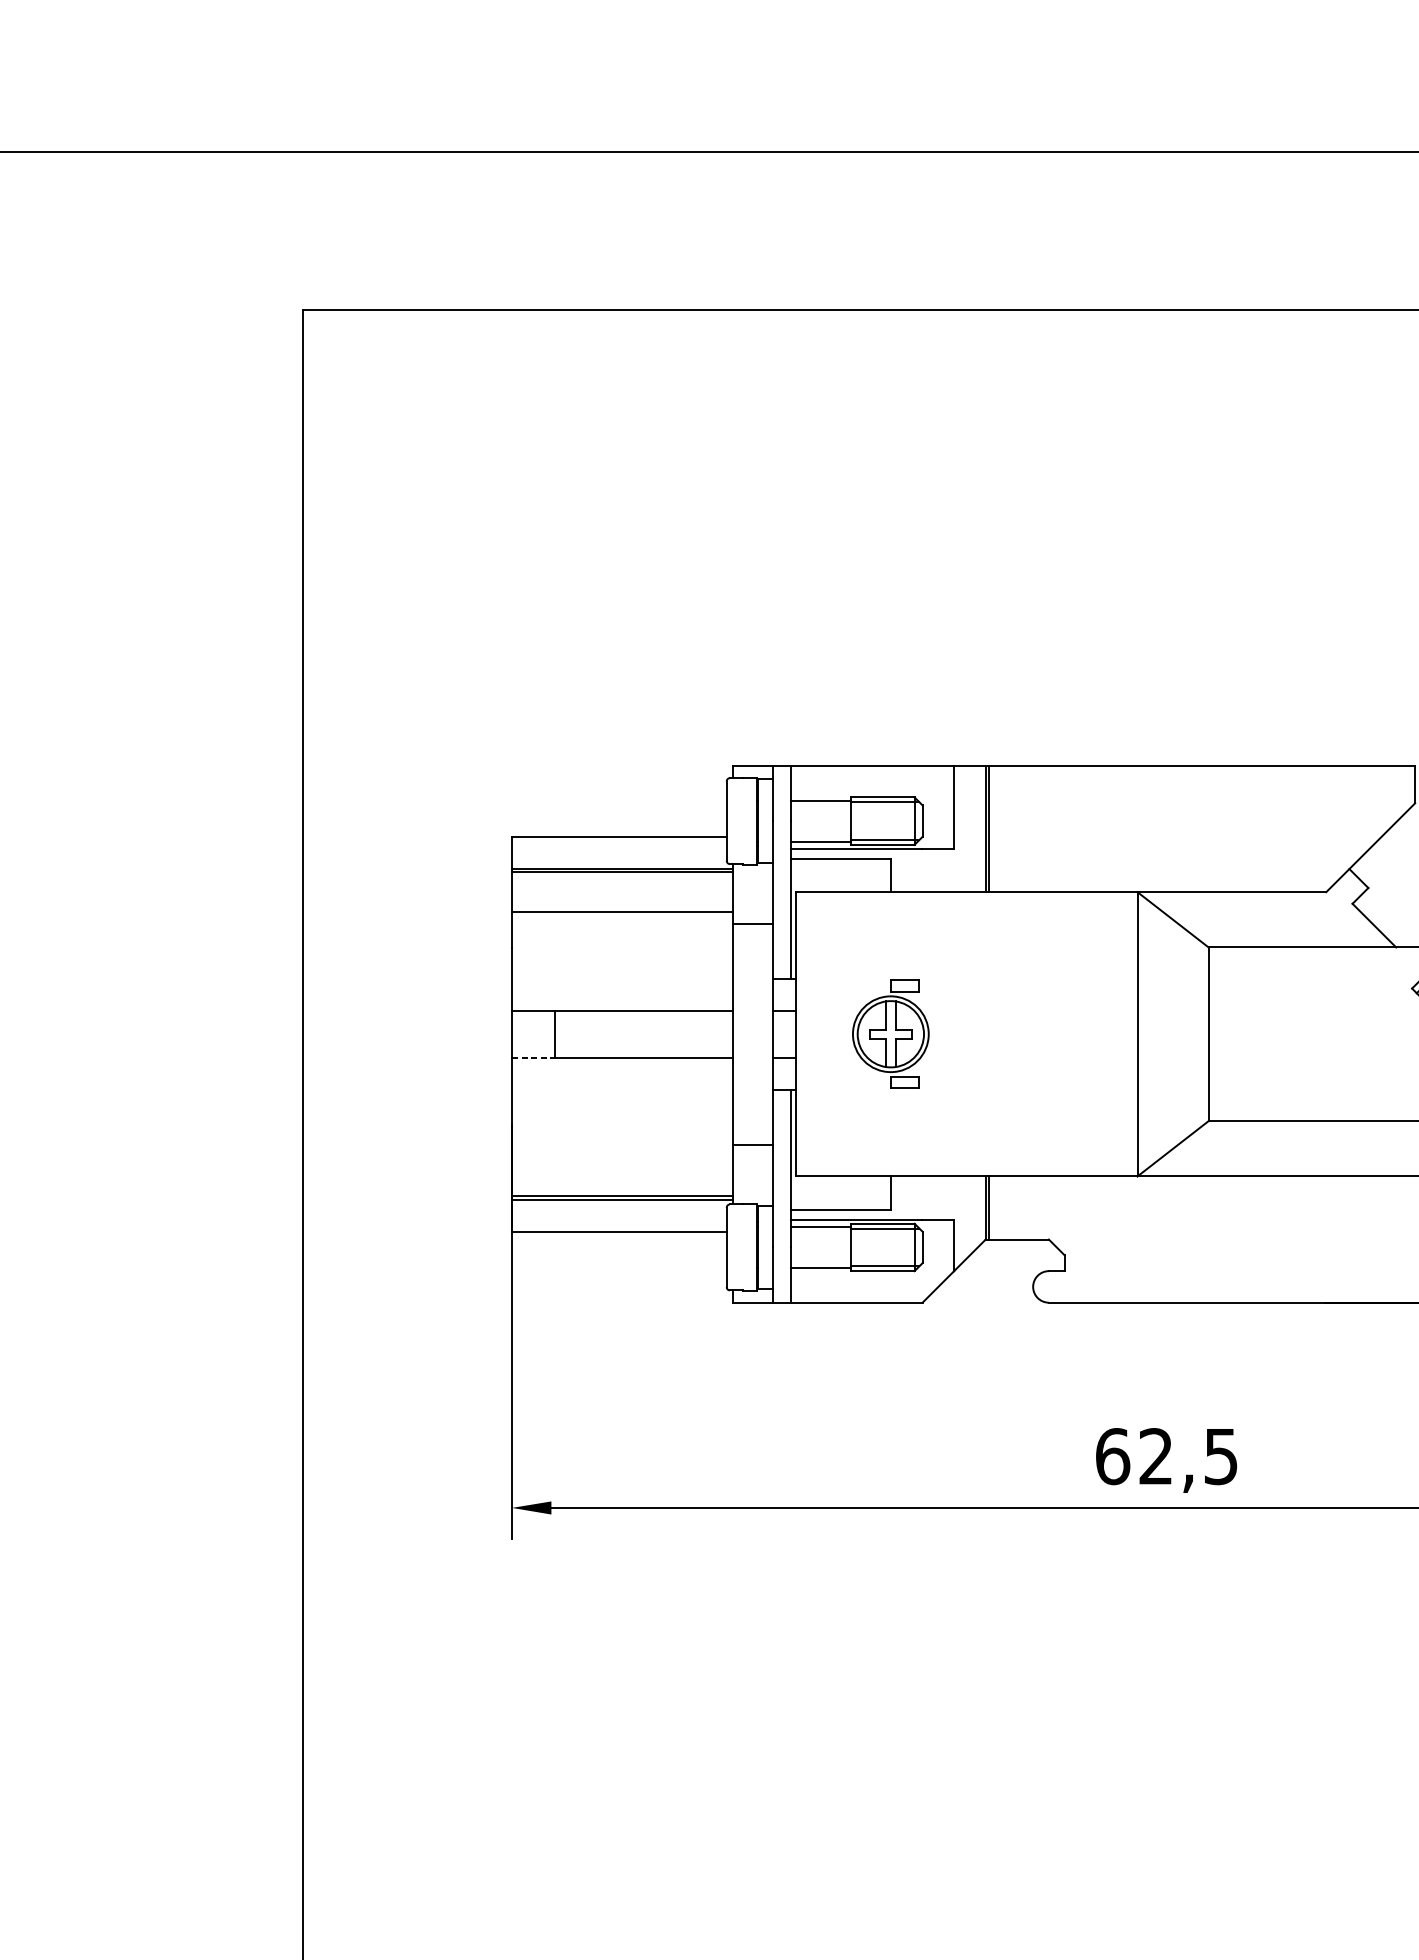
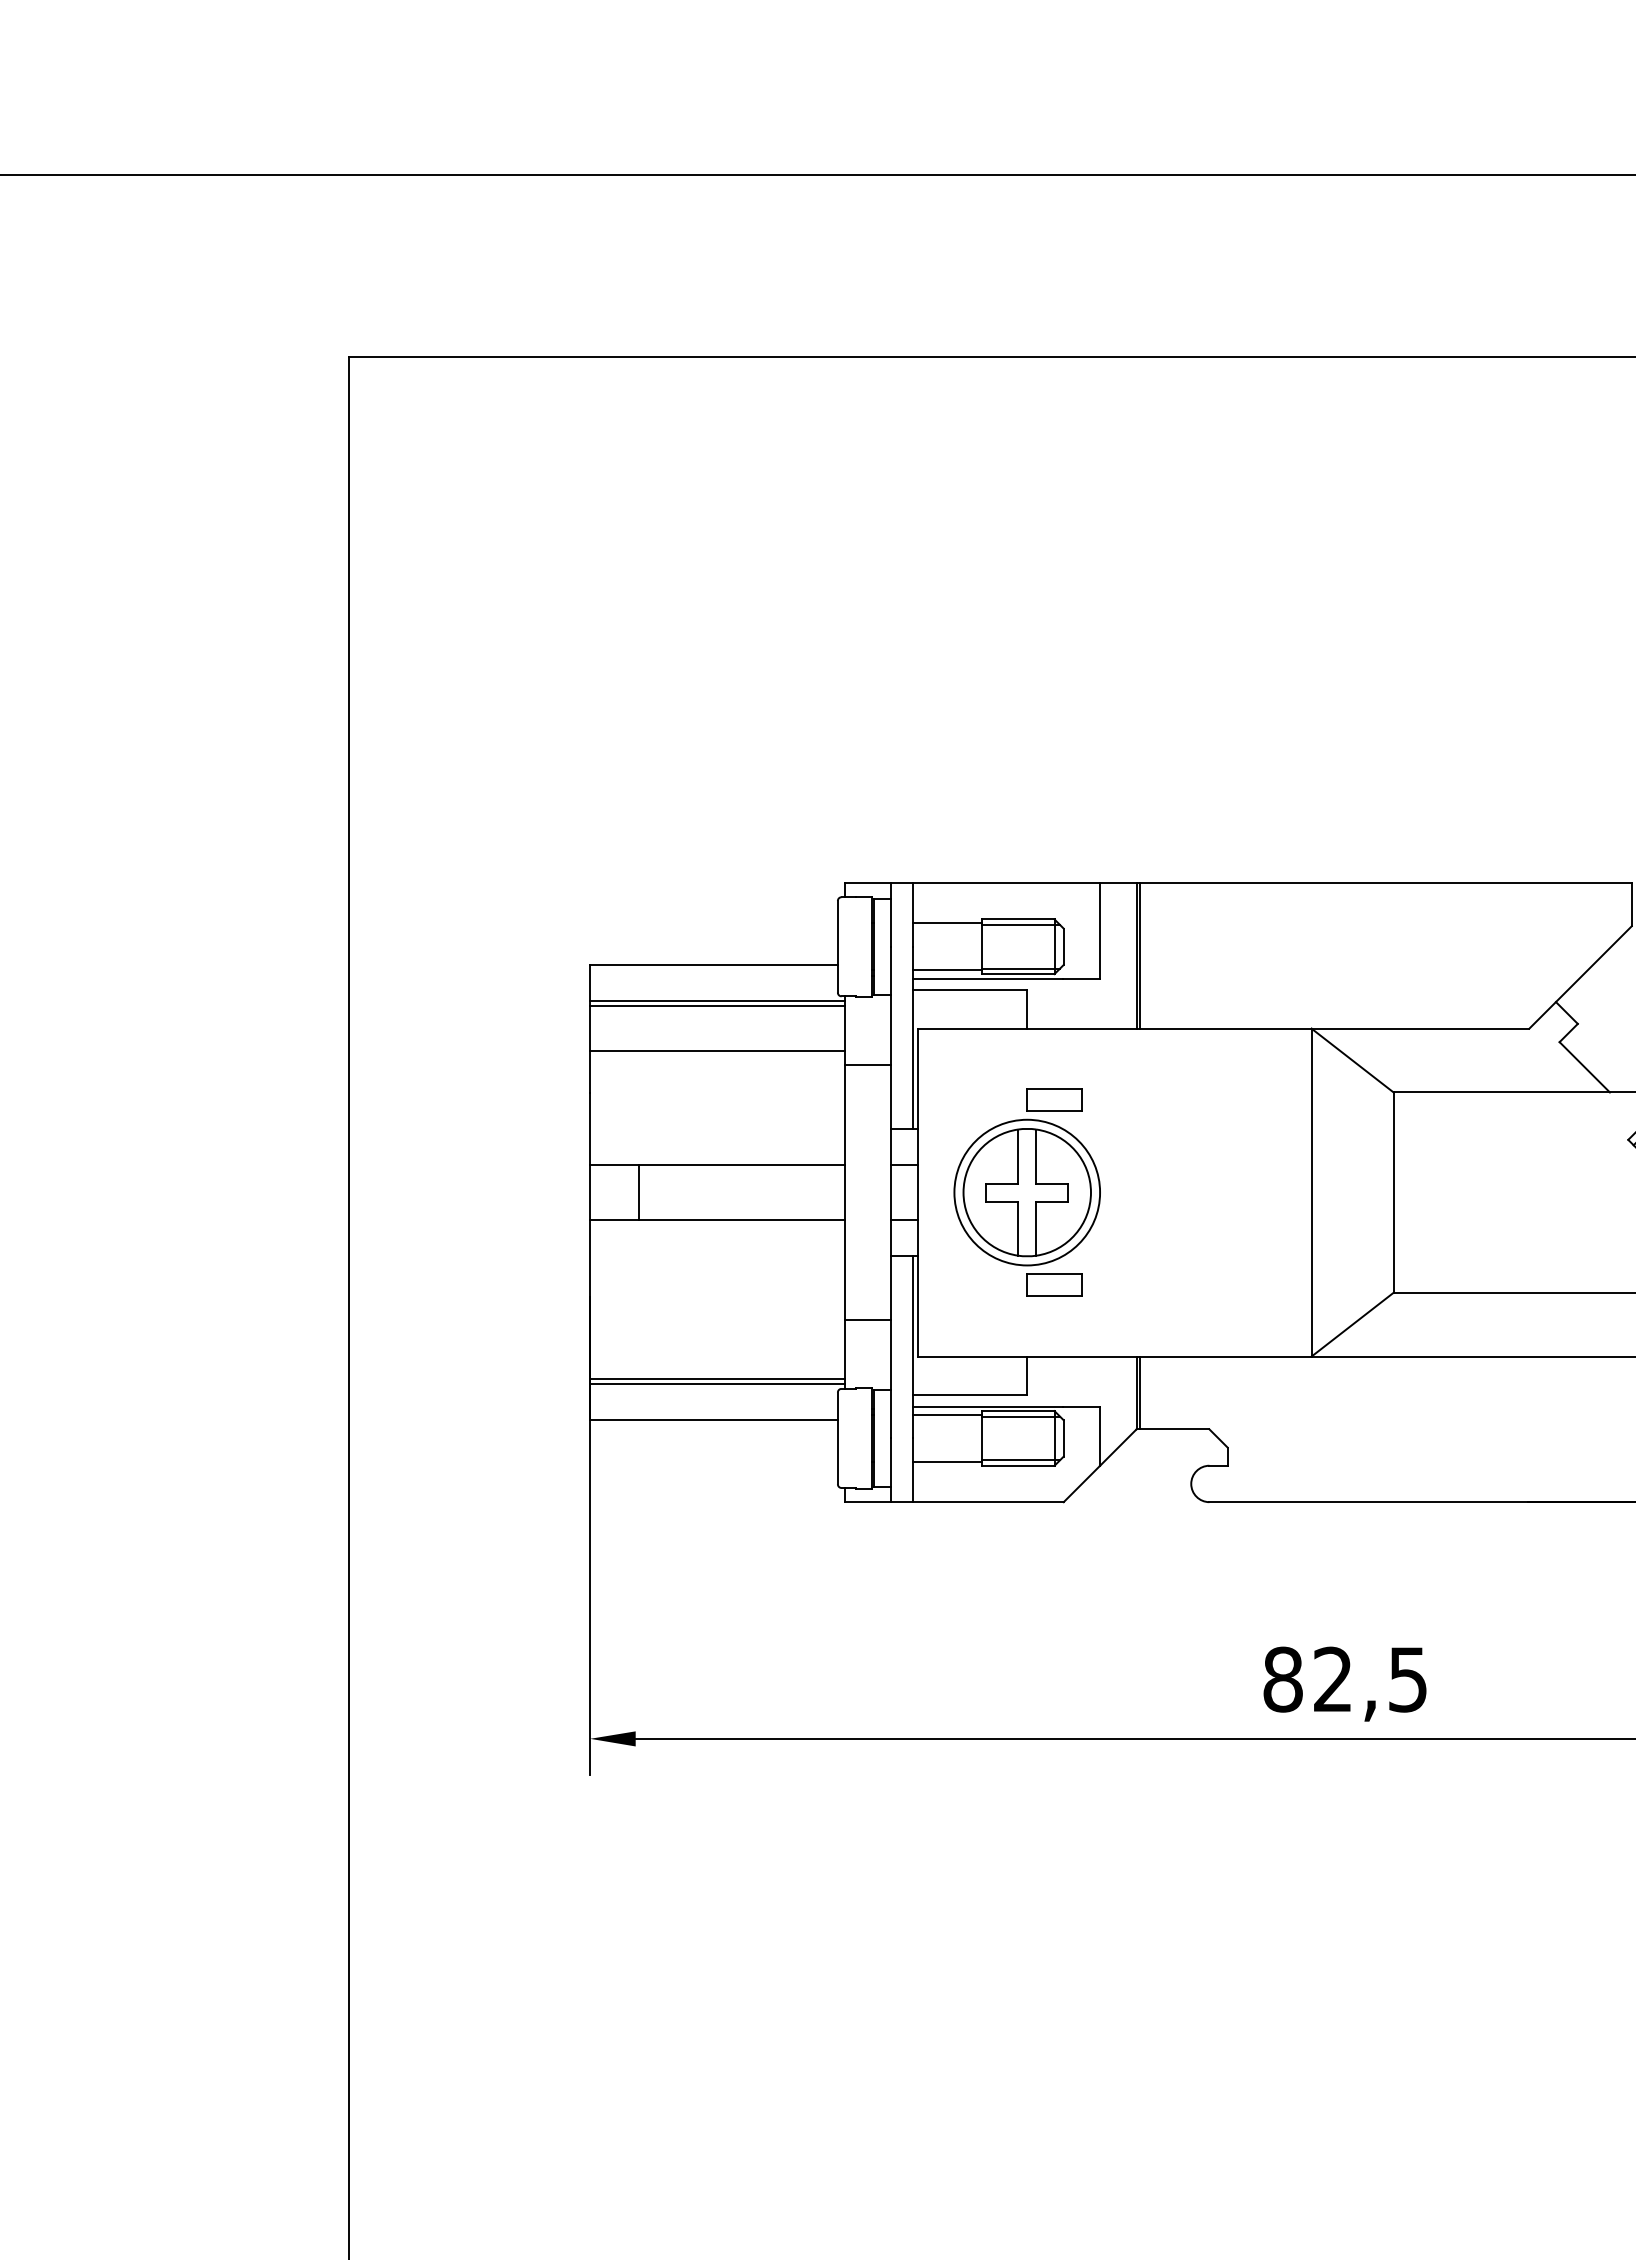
part: (890, 1034) -> (1026, 1192), size x1.67
line: (533, 1057) -> (614, 1219), dashed -> solid
text: (1113, 1456) -> (1283, 1679), 62,5 -> 82,5

